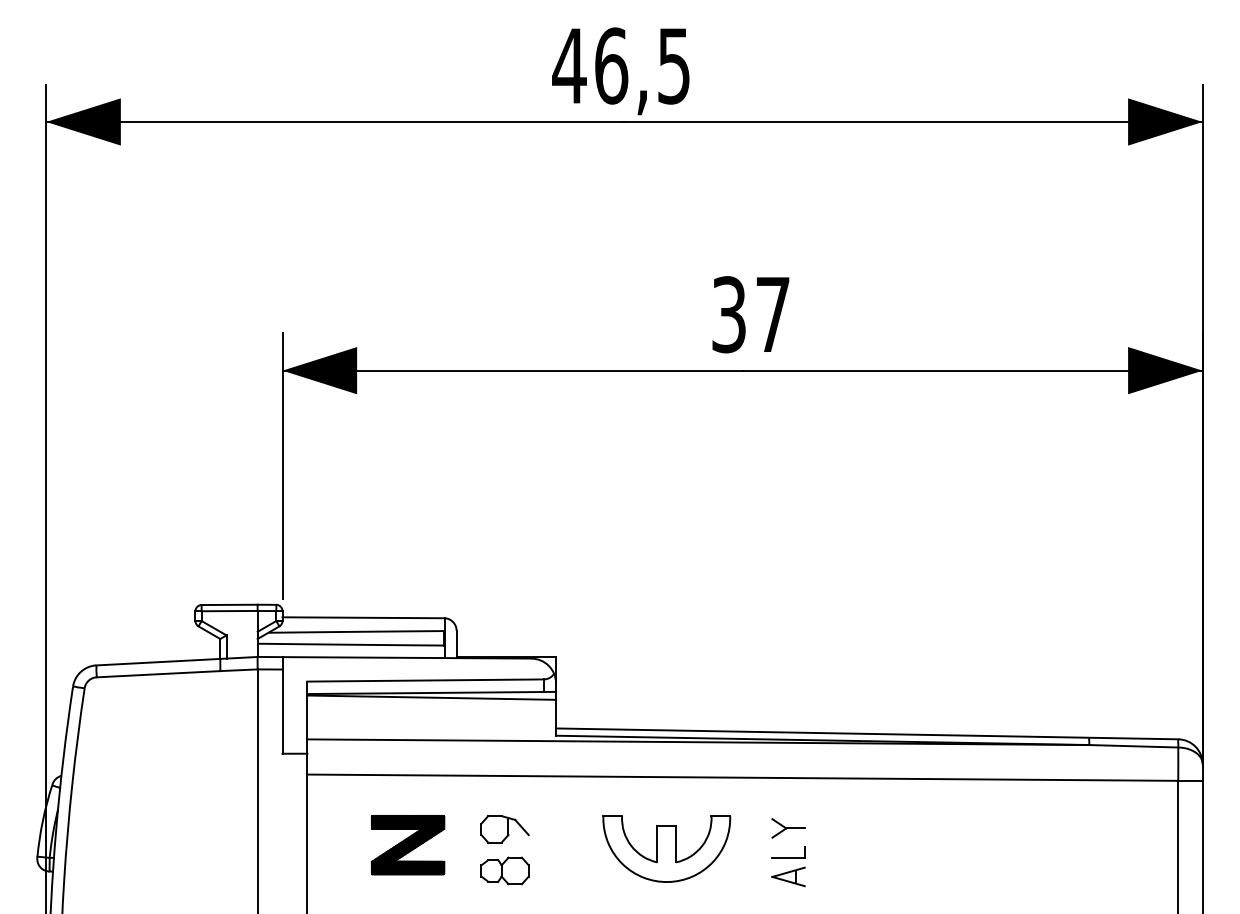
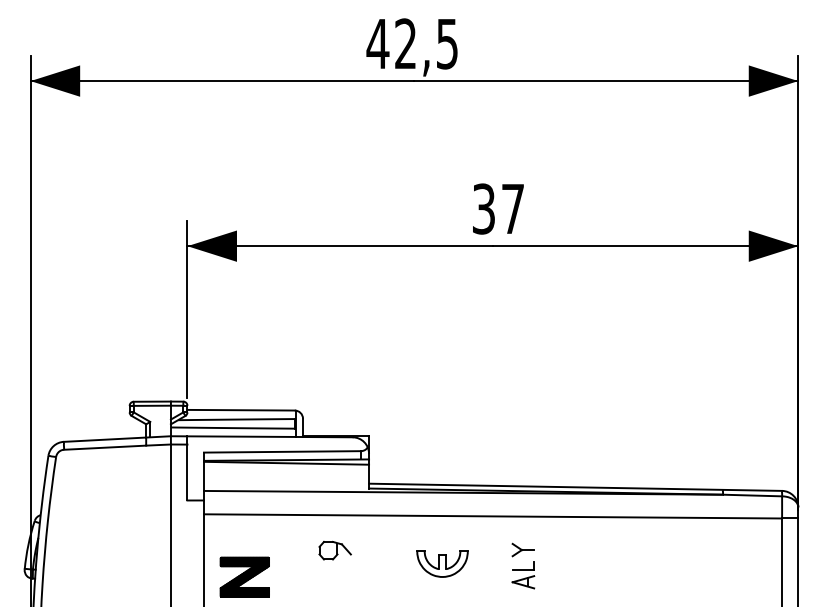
text: (610, 65) -> (405, 43), 46,5 -> 42,5
part: (407, 844) -> (244, 576), moved
part: (666, 848) -> (442, 563), size x0.6
part: (504, 871) -> (334, 578), removed

